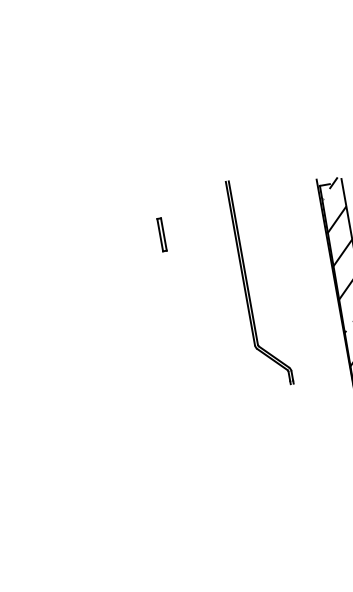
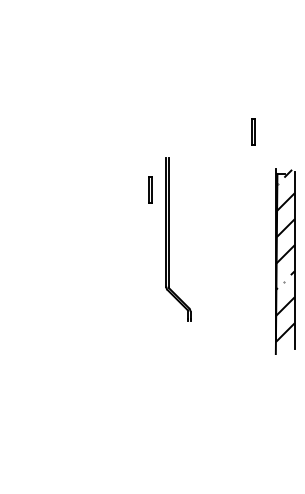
line: (278, 137) -> (252, 131), added
part: (248, 284) -> (169, 239), moved

